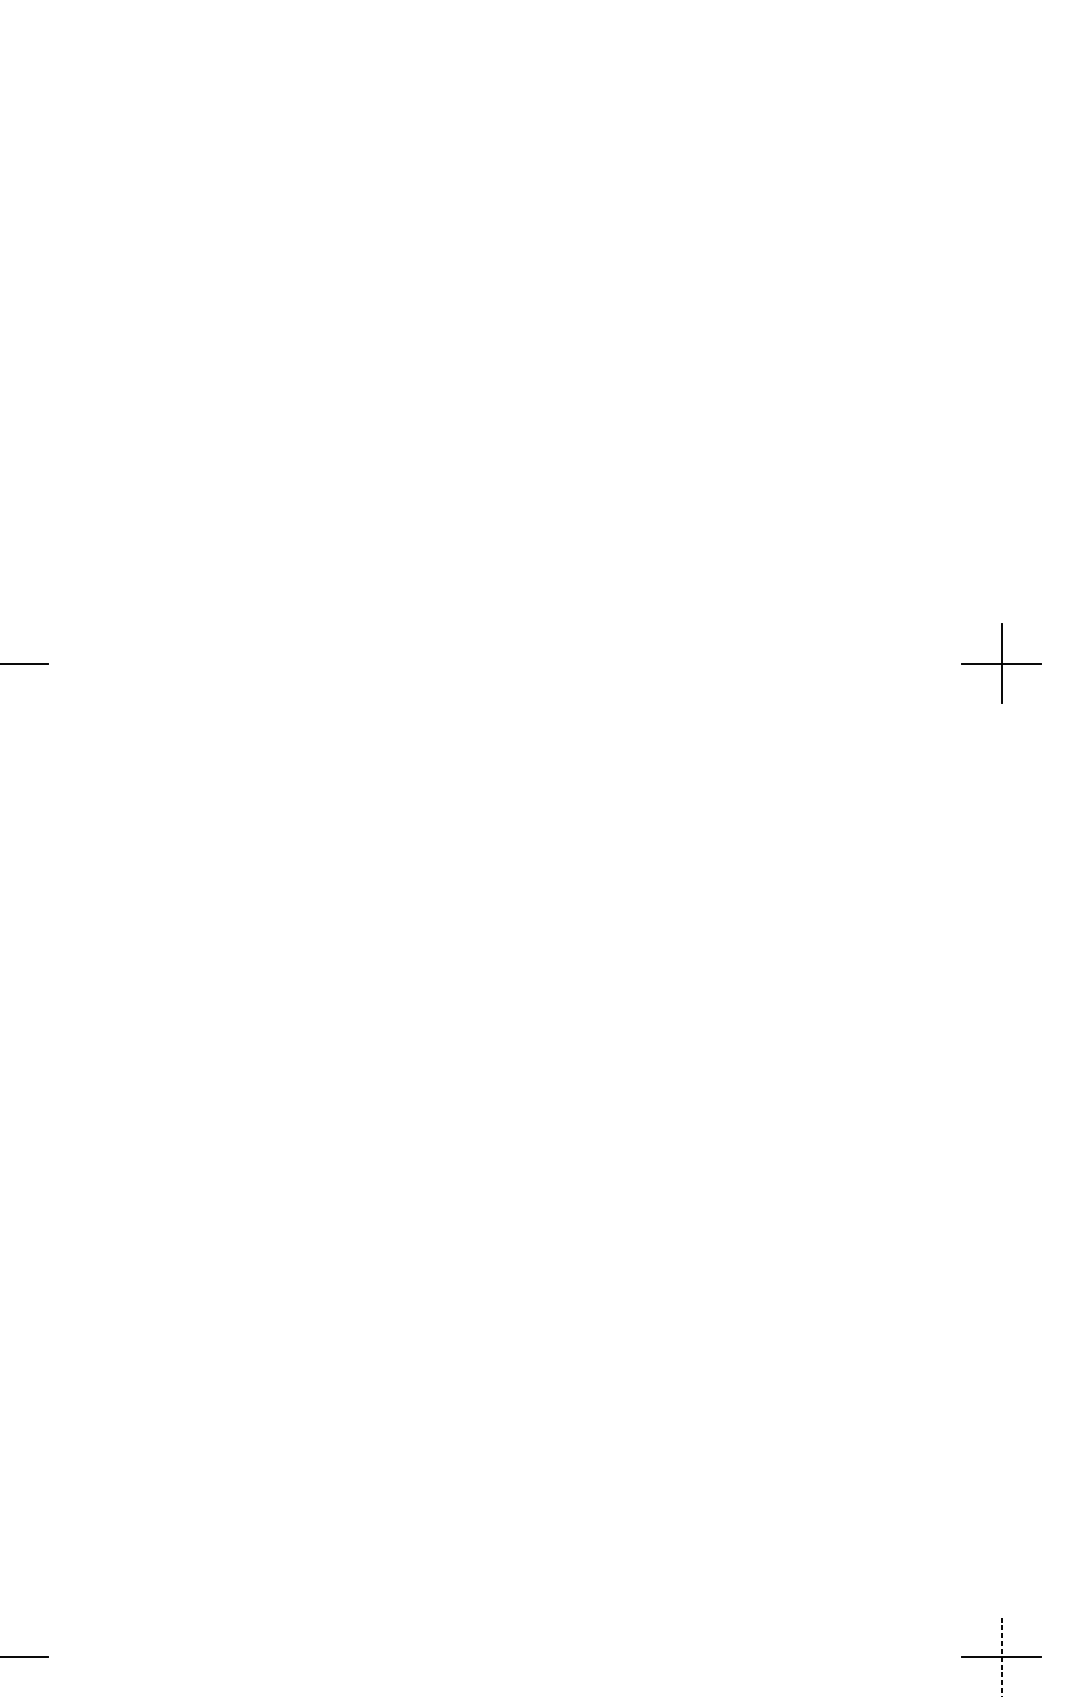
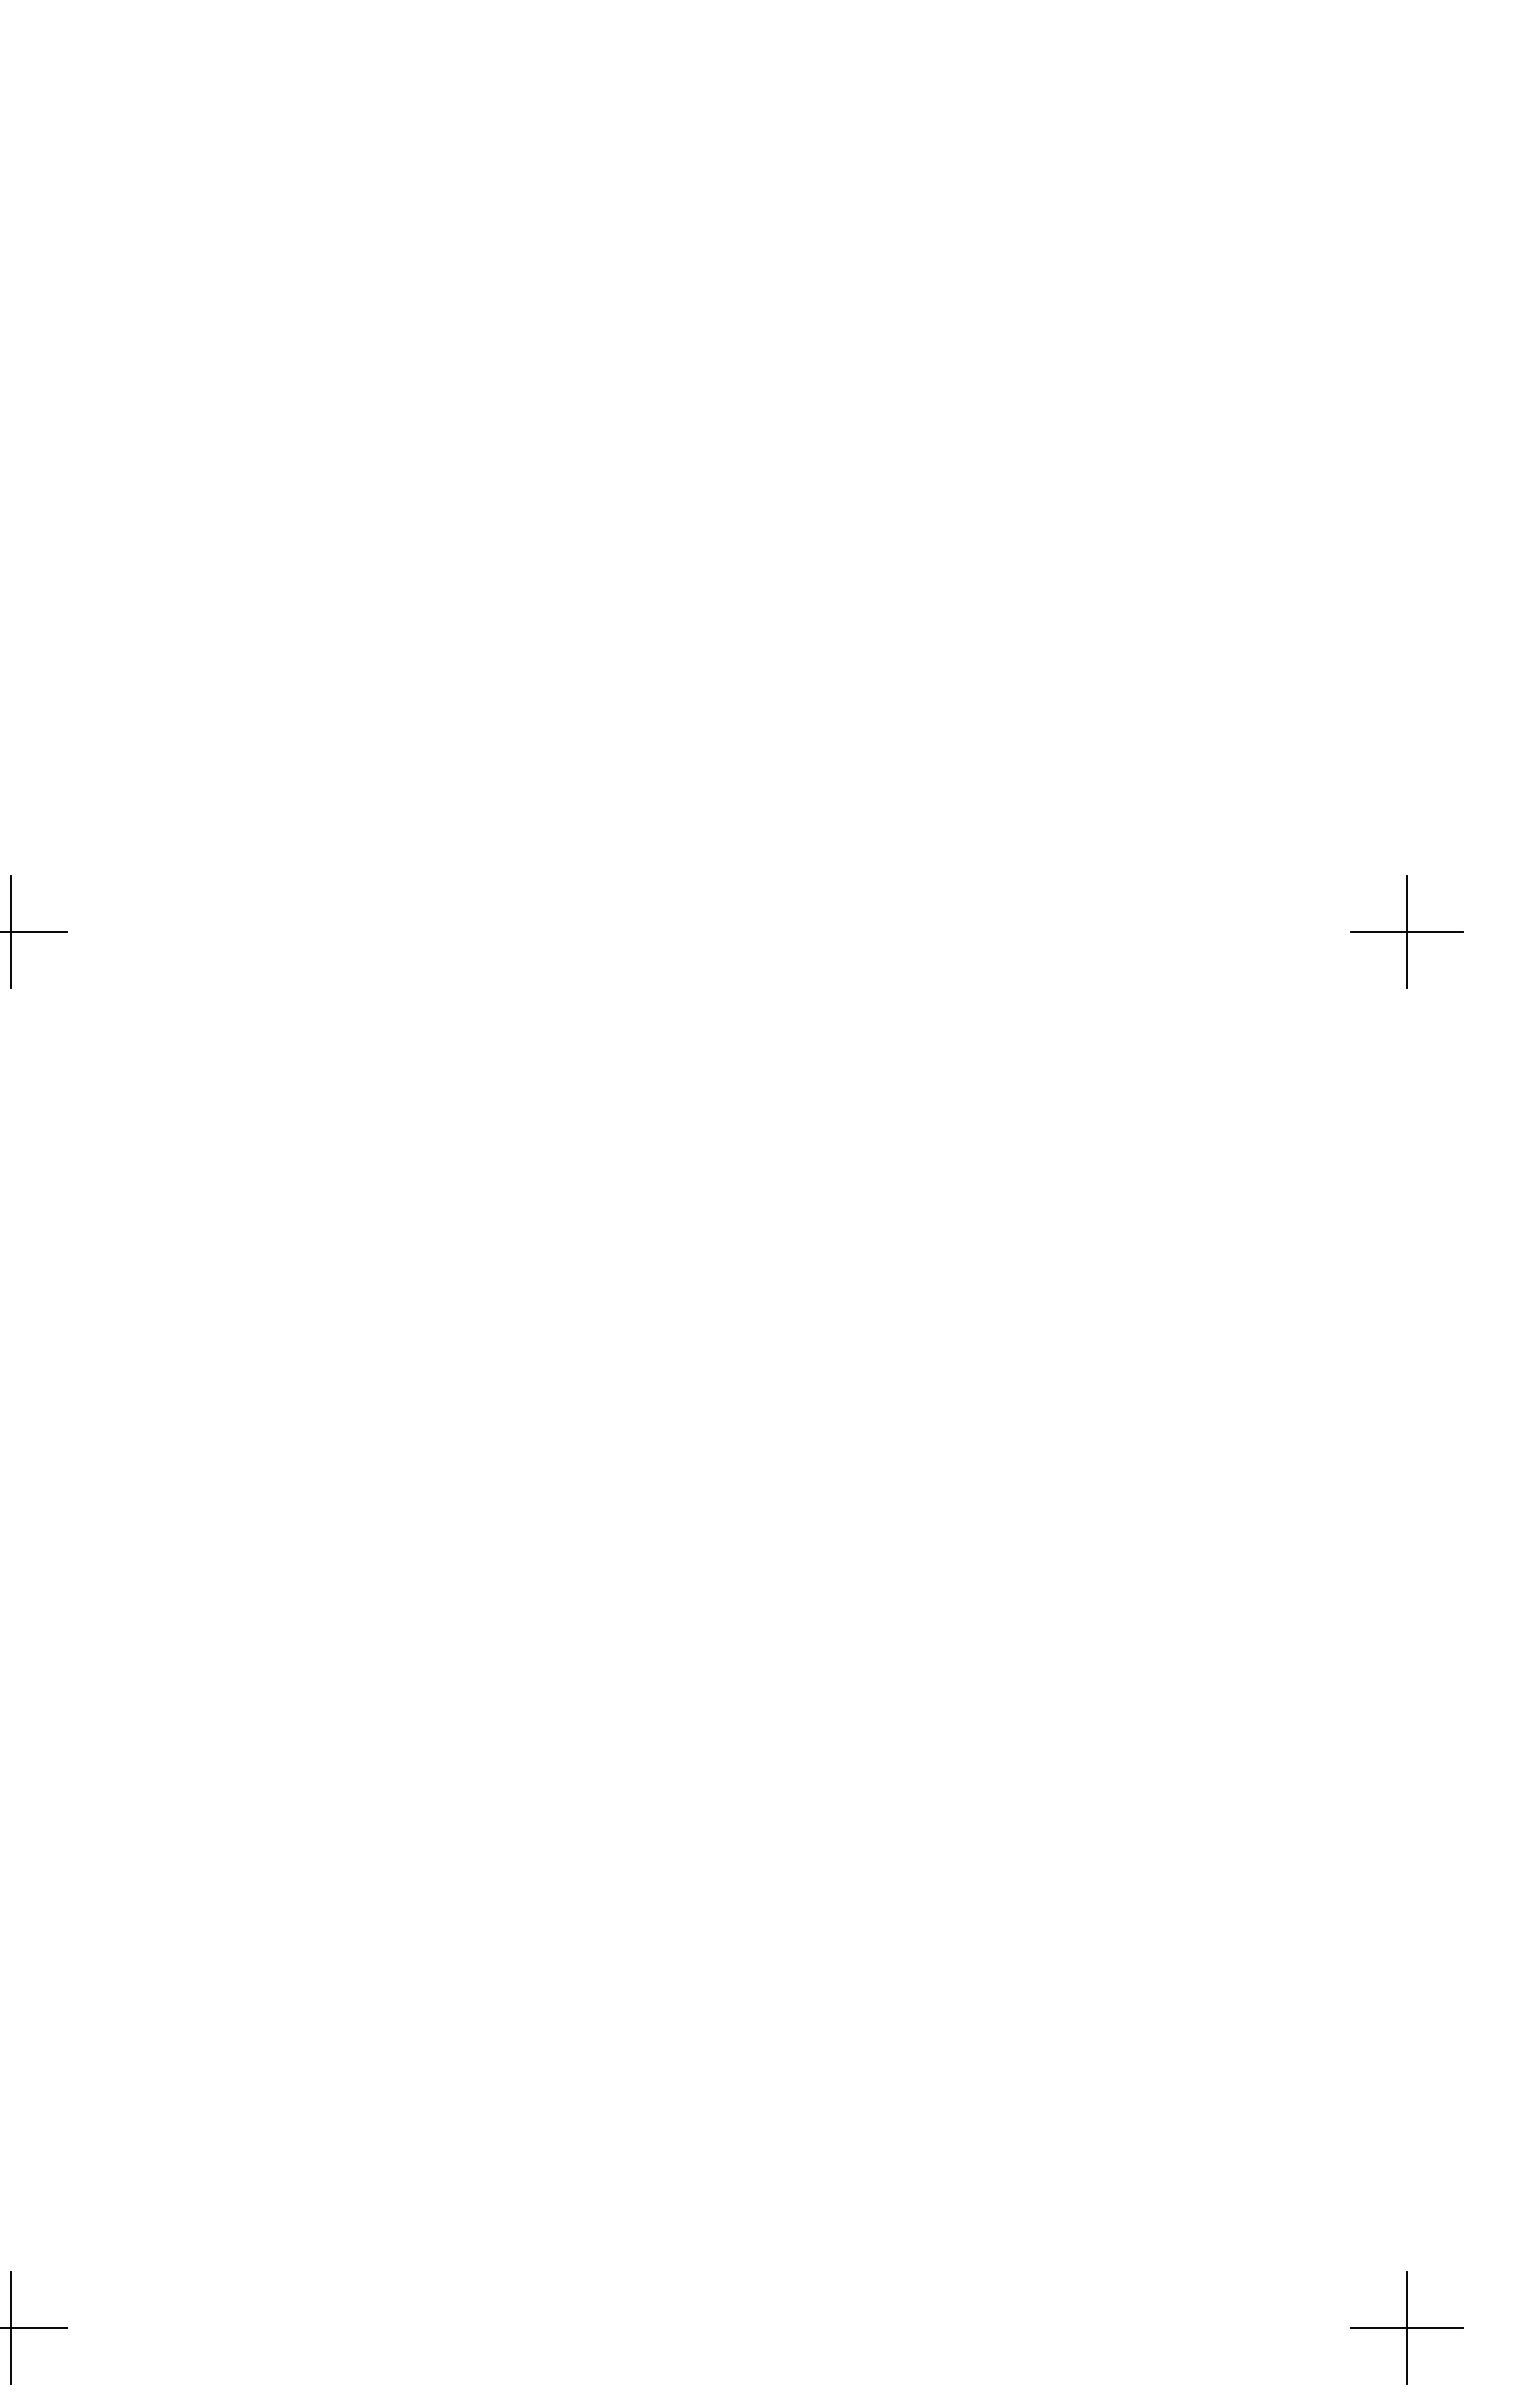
line: (7, 663) -> (11, 932), added
line: (7, 1656) -> (11, 2327), added
line: (1001, 1657) -> (1407, 2328), dashed -> solid

